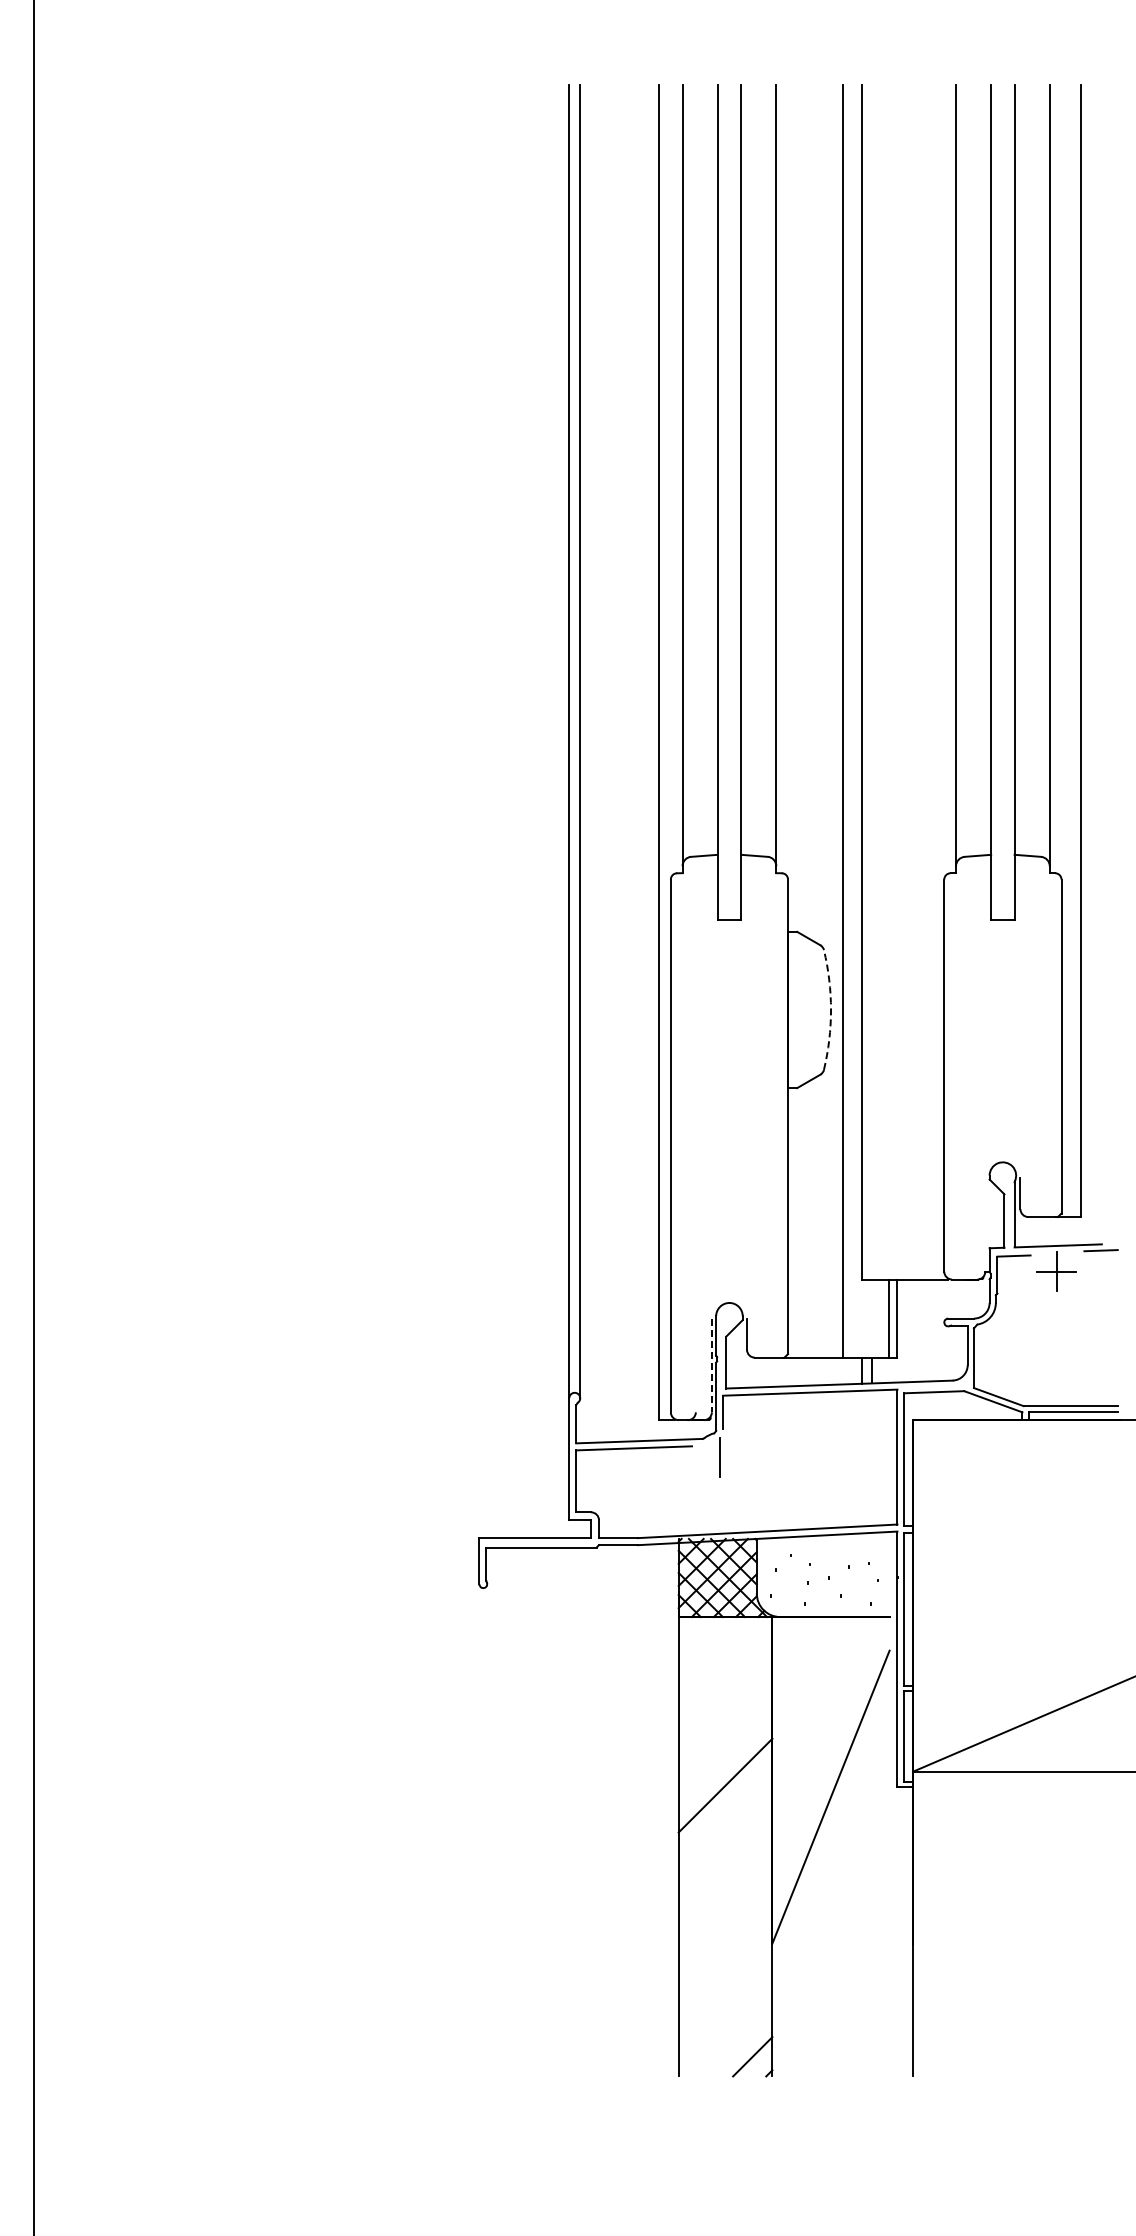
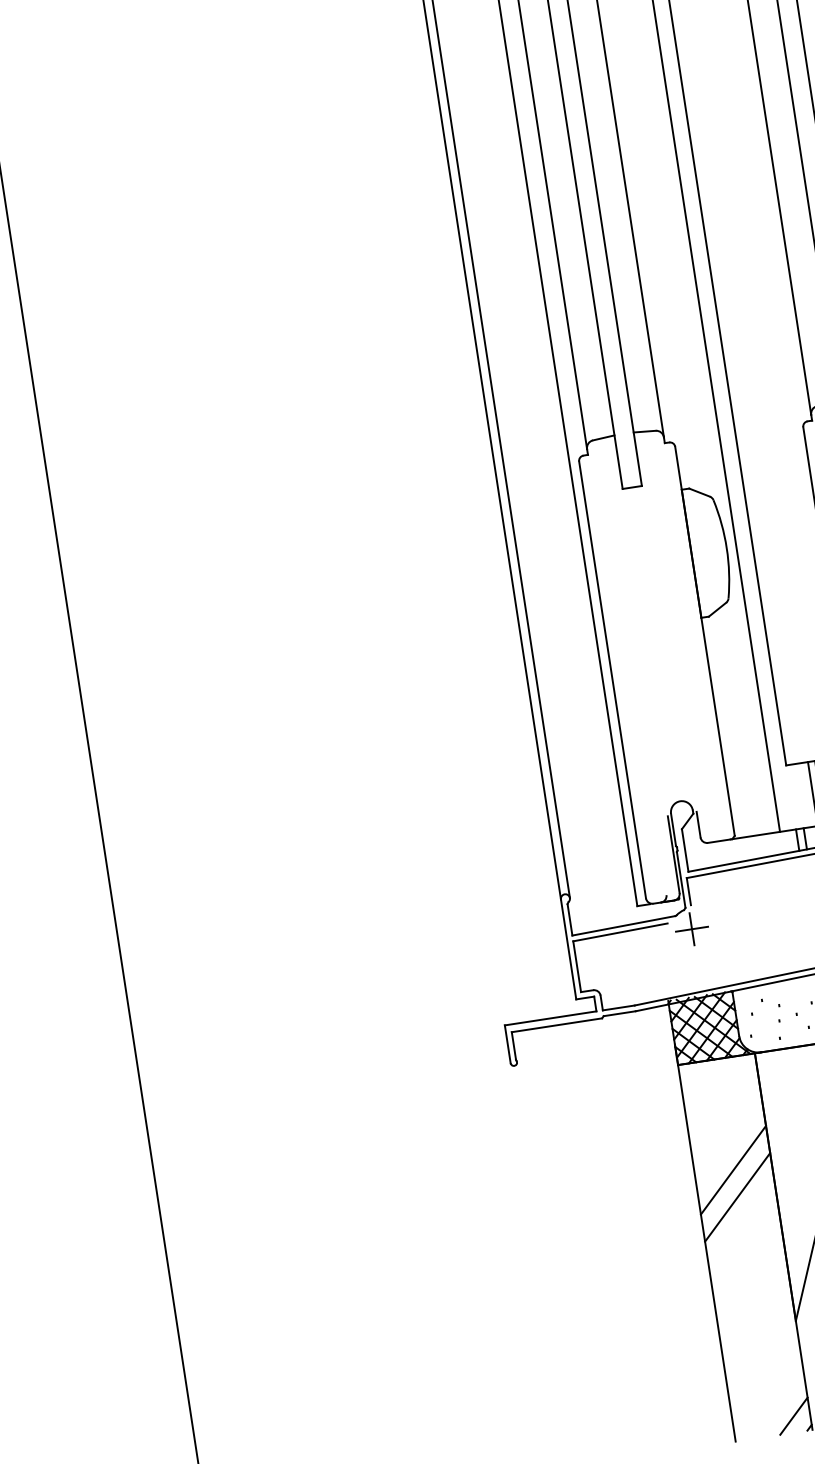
arc: (831, 1009) -> (727, 547), dashed -> solid
line: (711, 1365) -> (673, 854), dashed -> solid
line: (719, 1457) -> (691, 929), added
line: (725, 1752) -> (733, 1170), added

